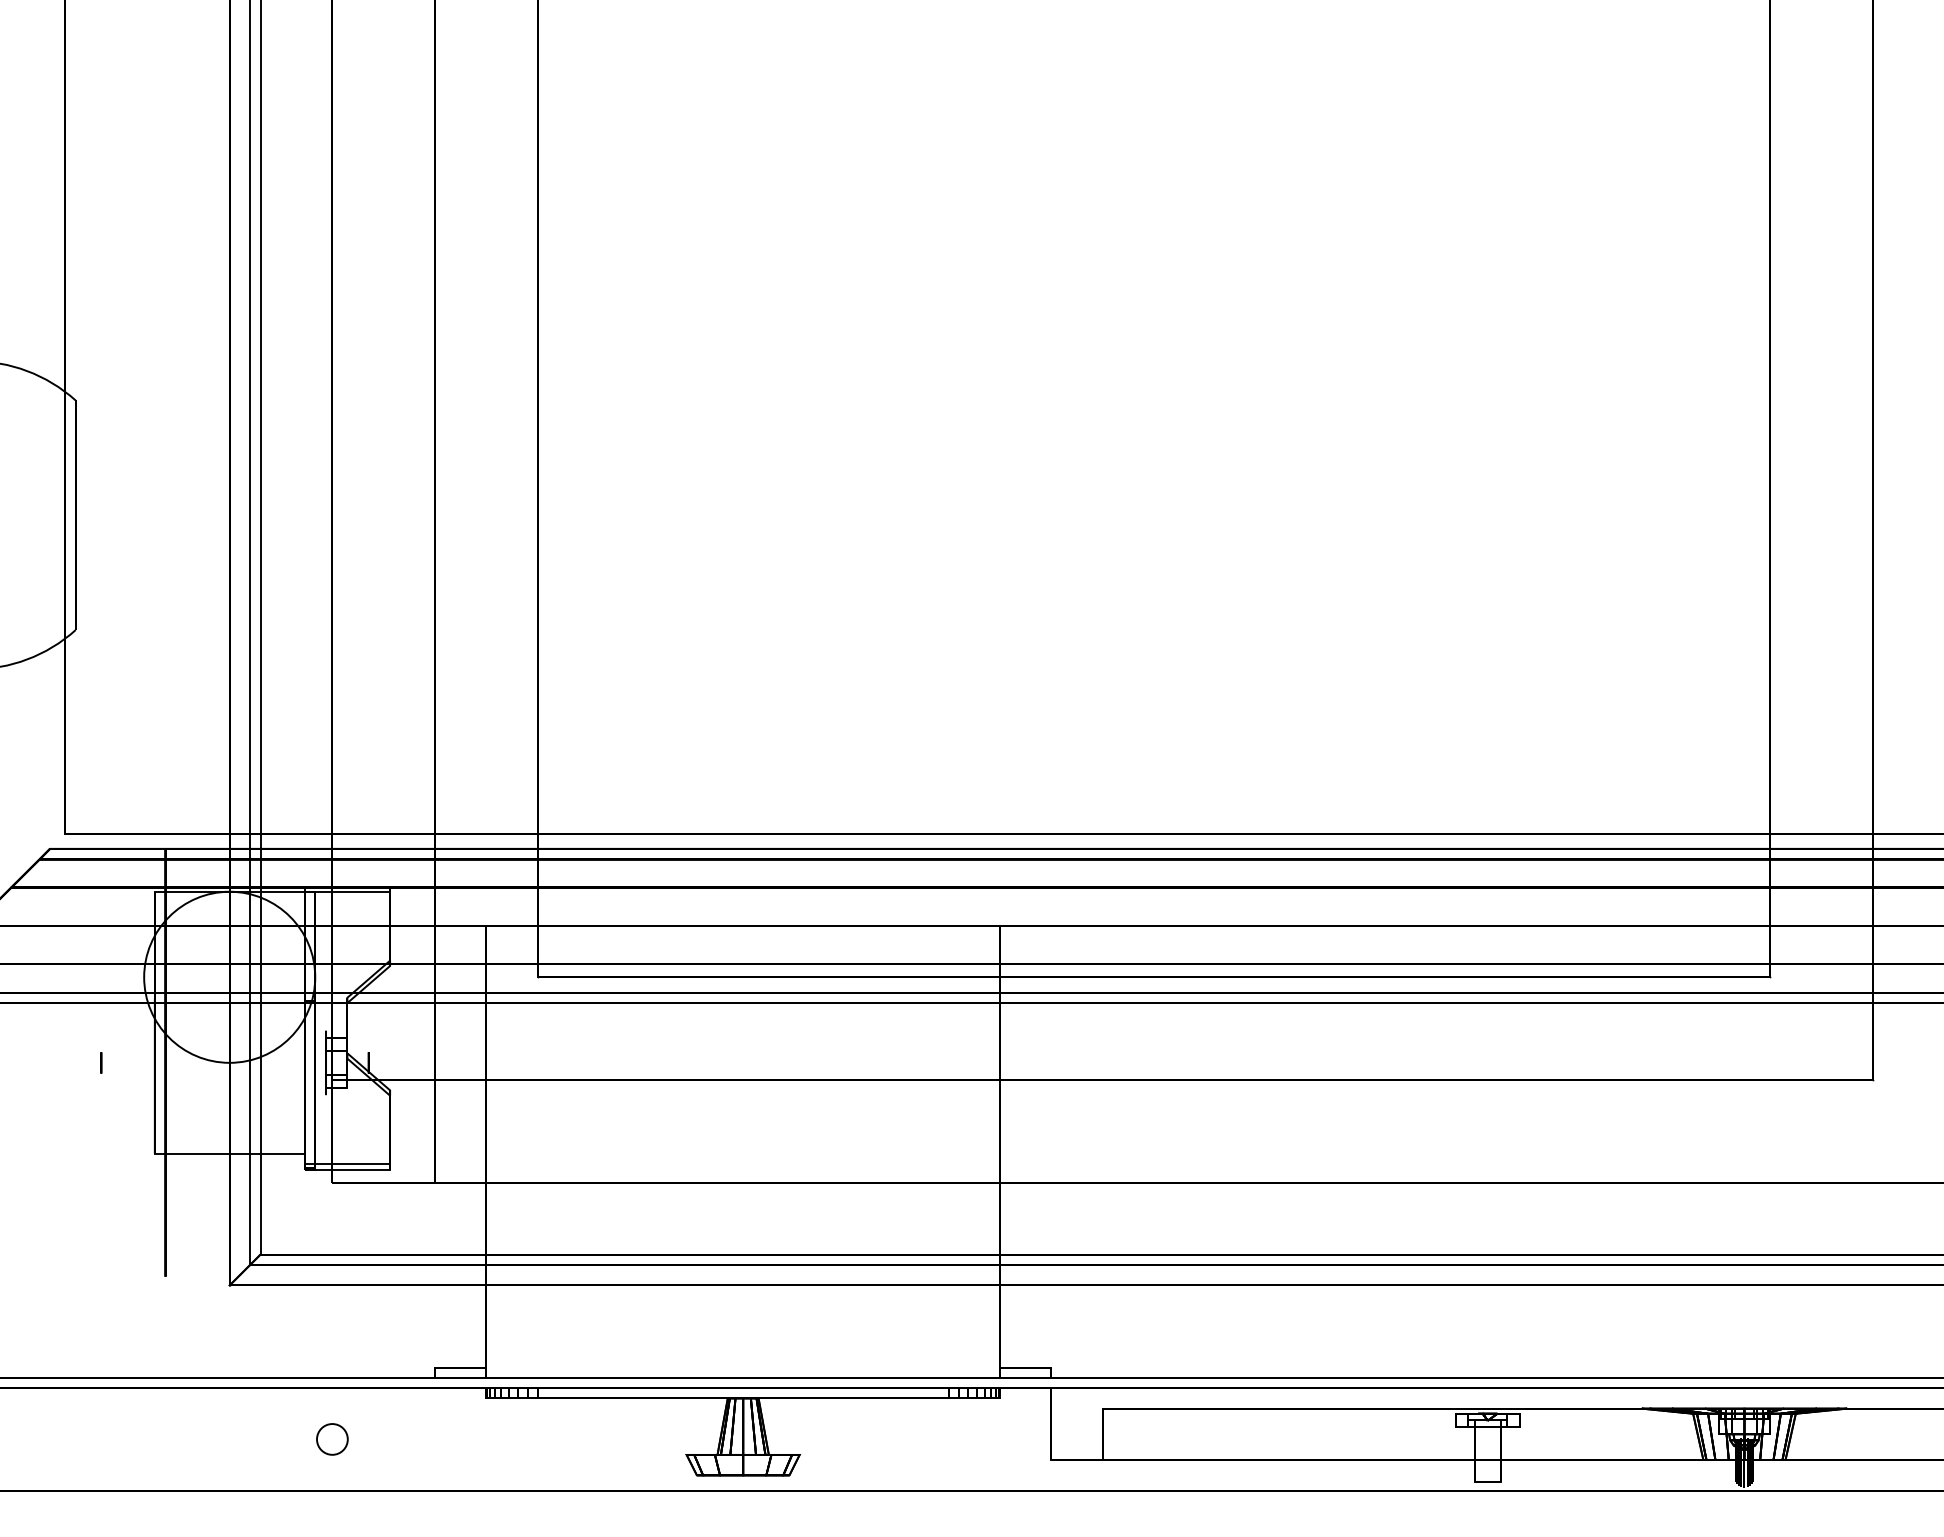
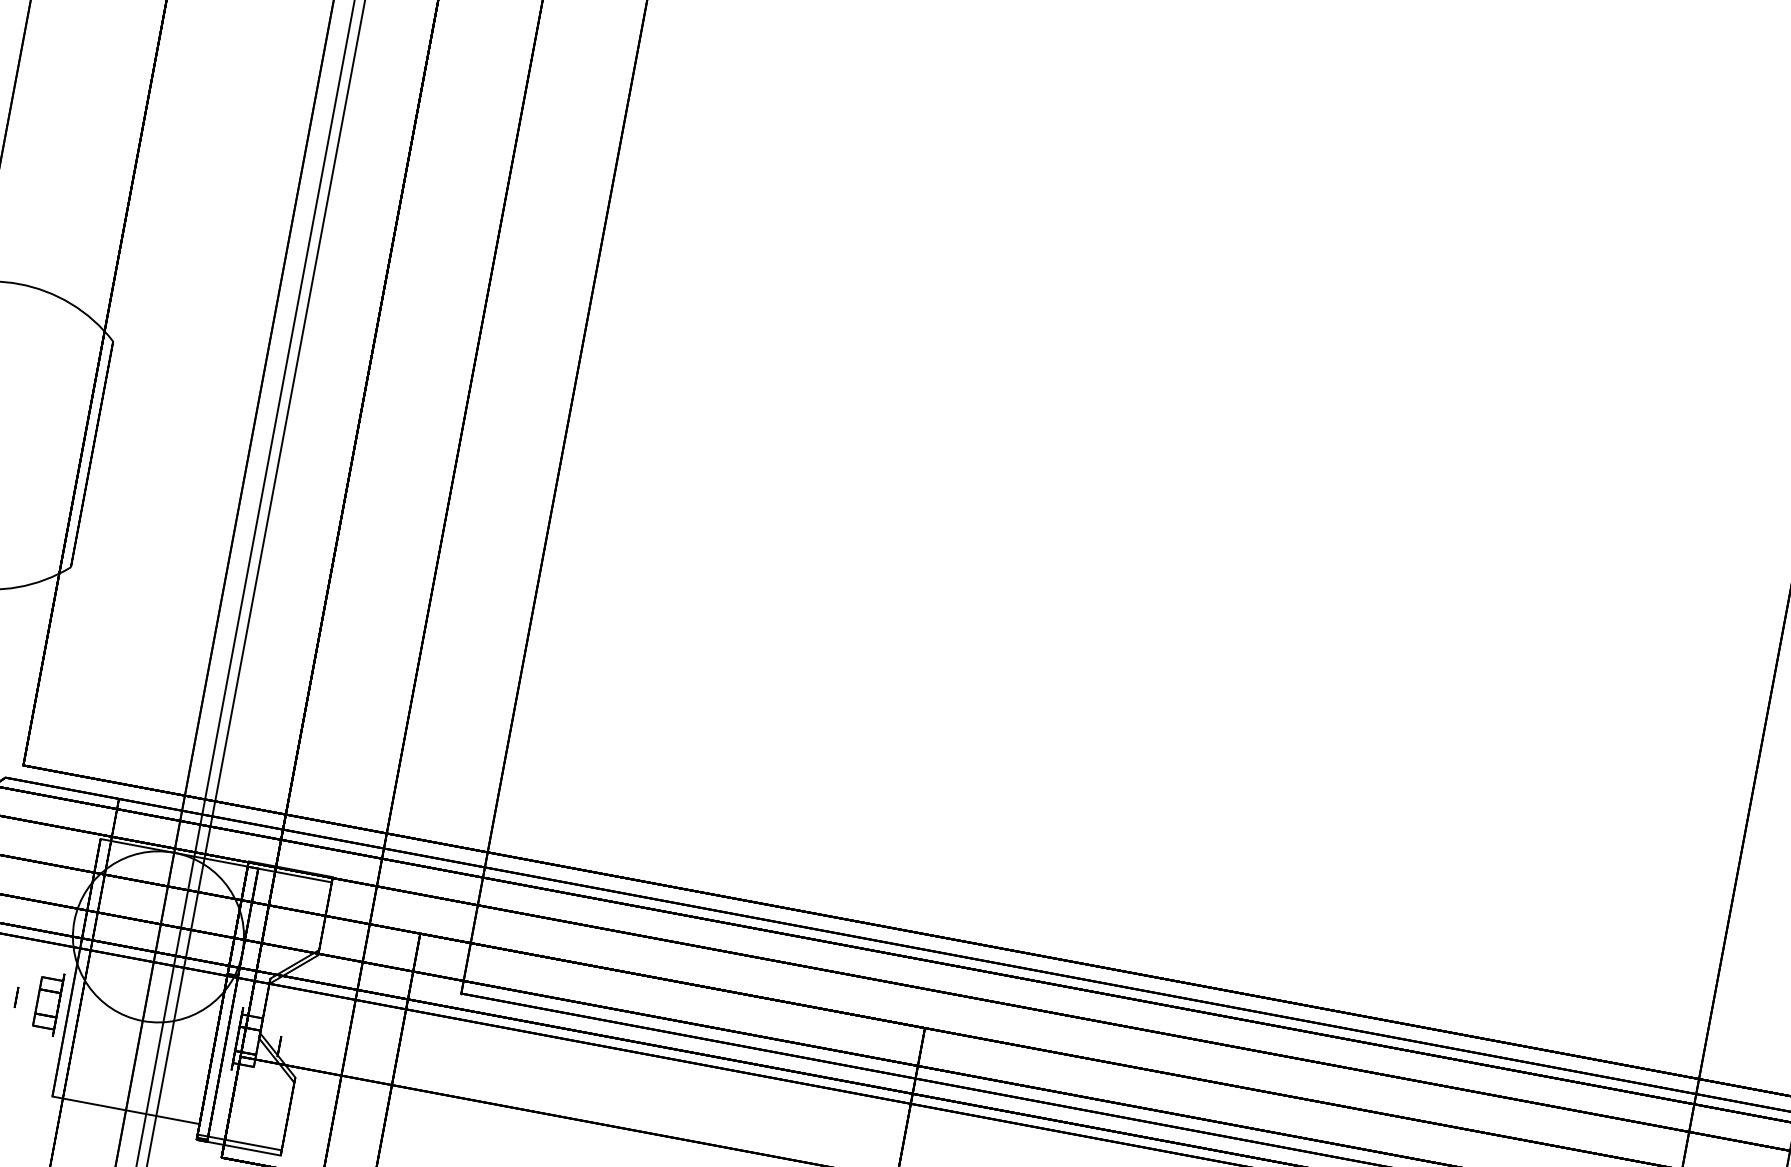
part: (133, 1062) -> (48, 1002), added

